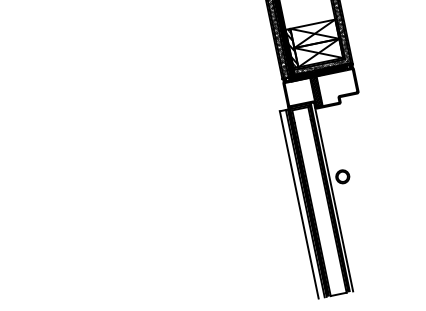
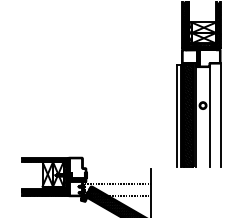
line: (378, 186) -> (220, 114), added
line: (360, 193) -> (210, 116), added
hatch: (318, 200) -> (187, 115), added

